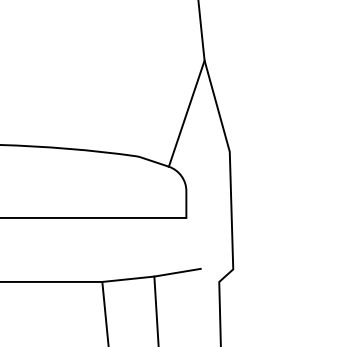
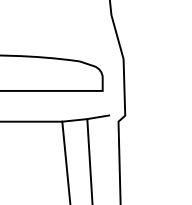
line: (185, 113) -> (102, 40), removed

